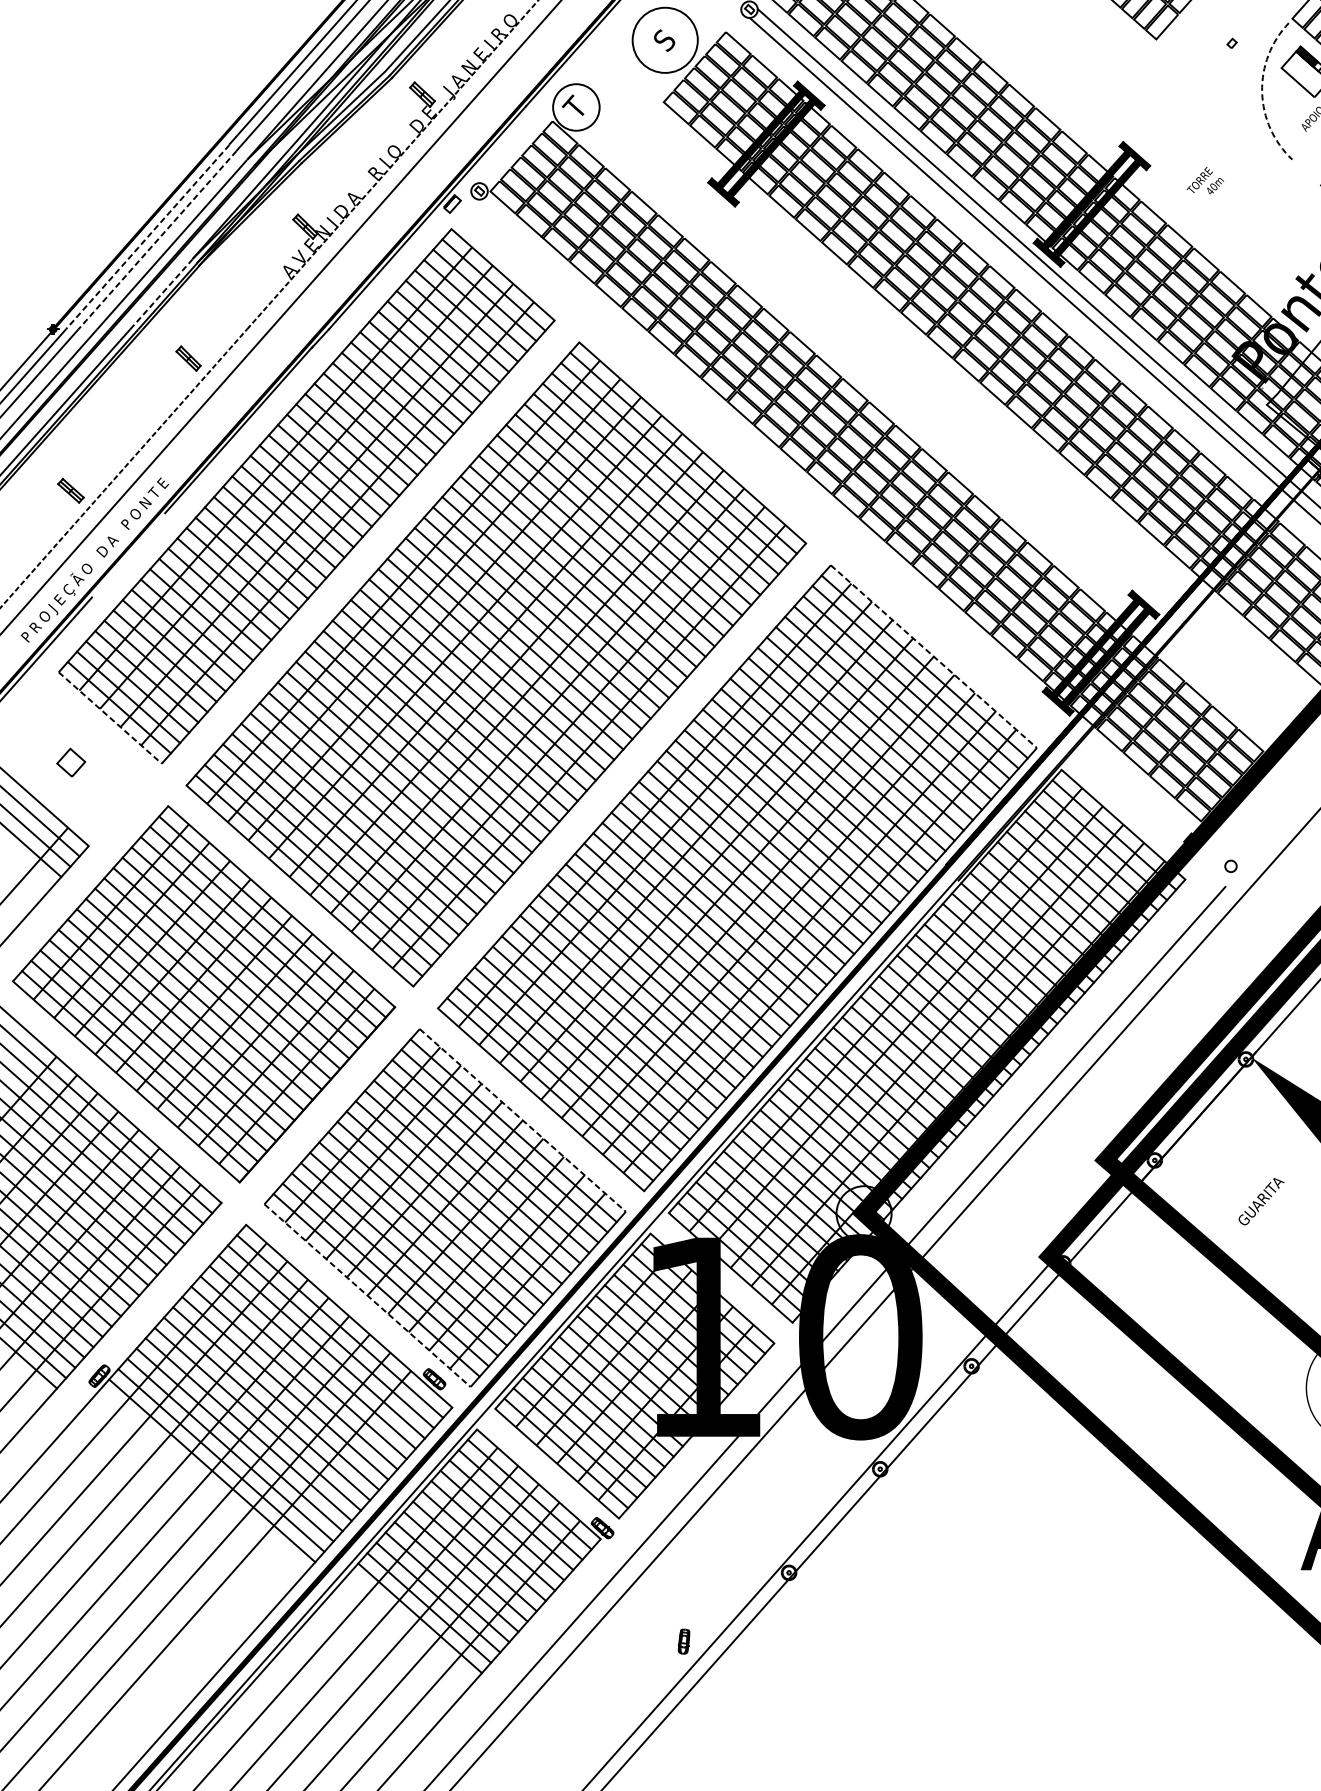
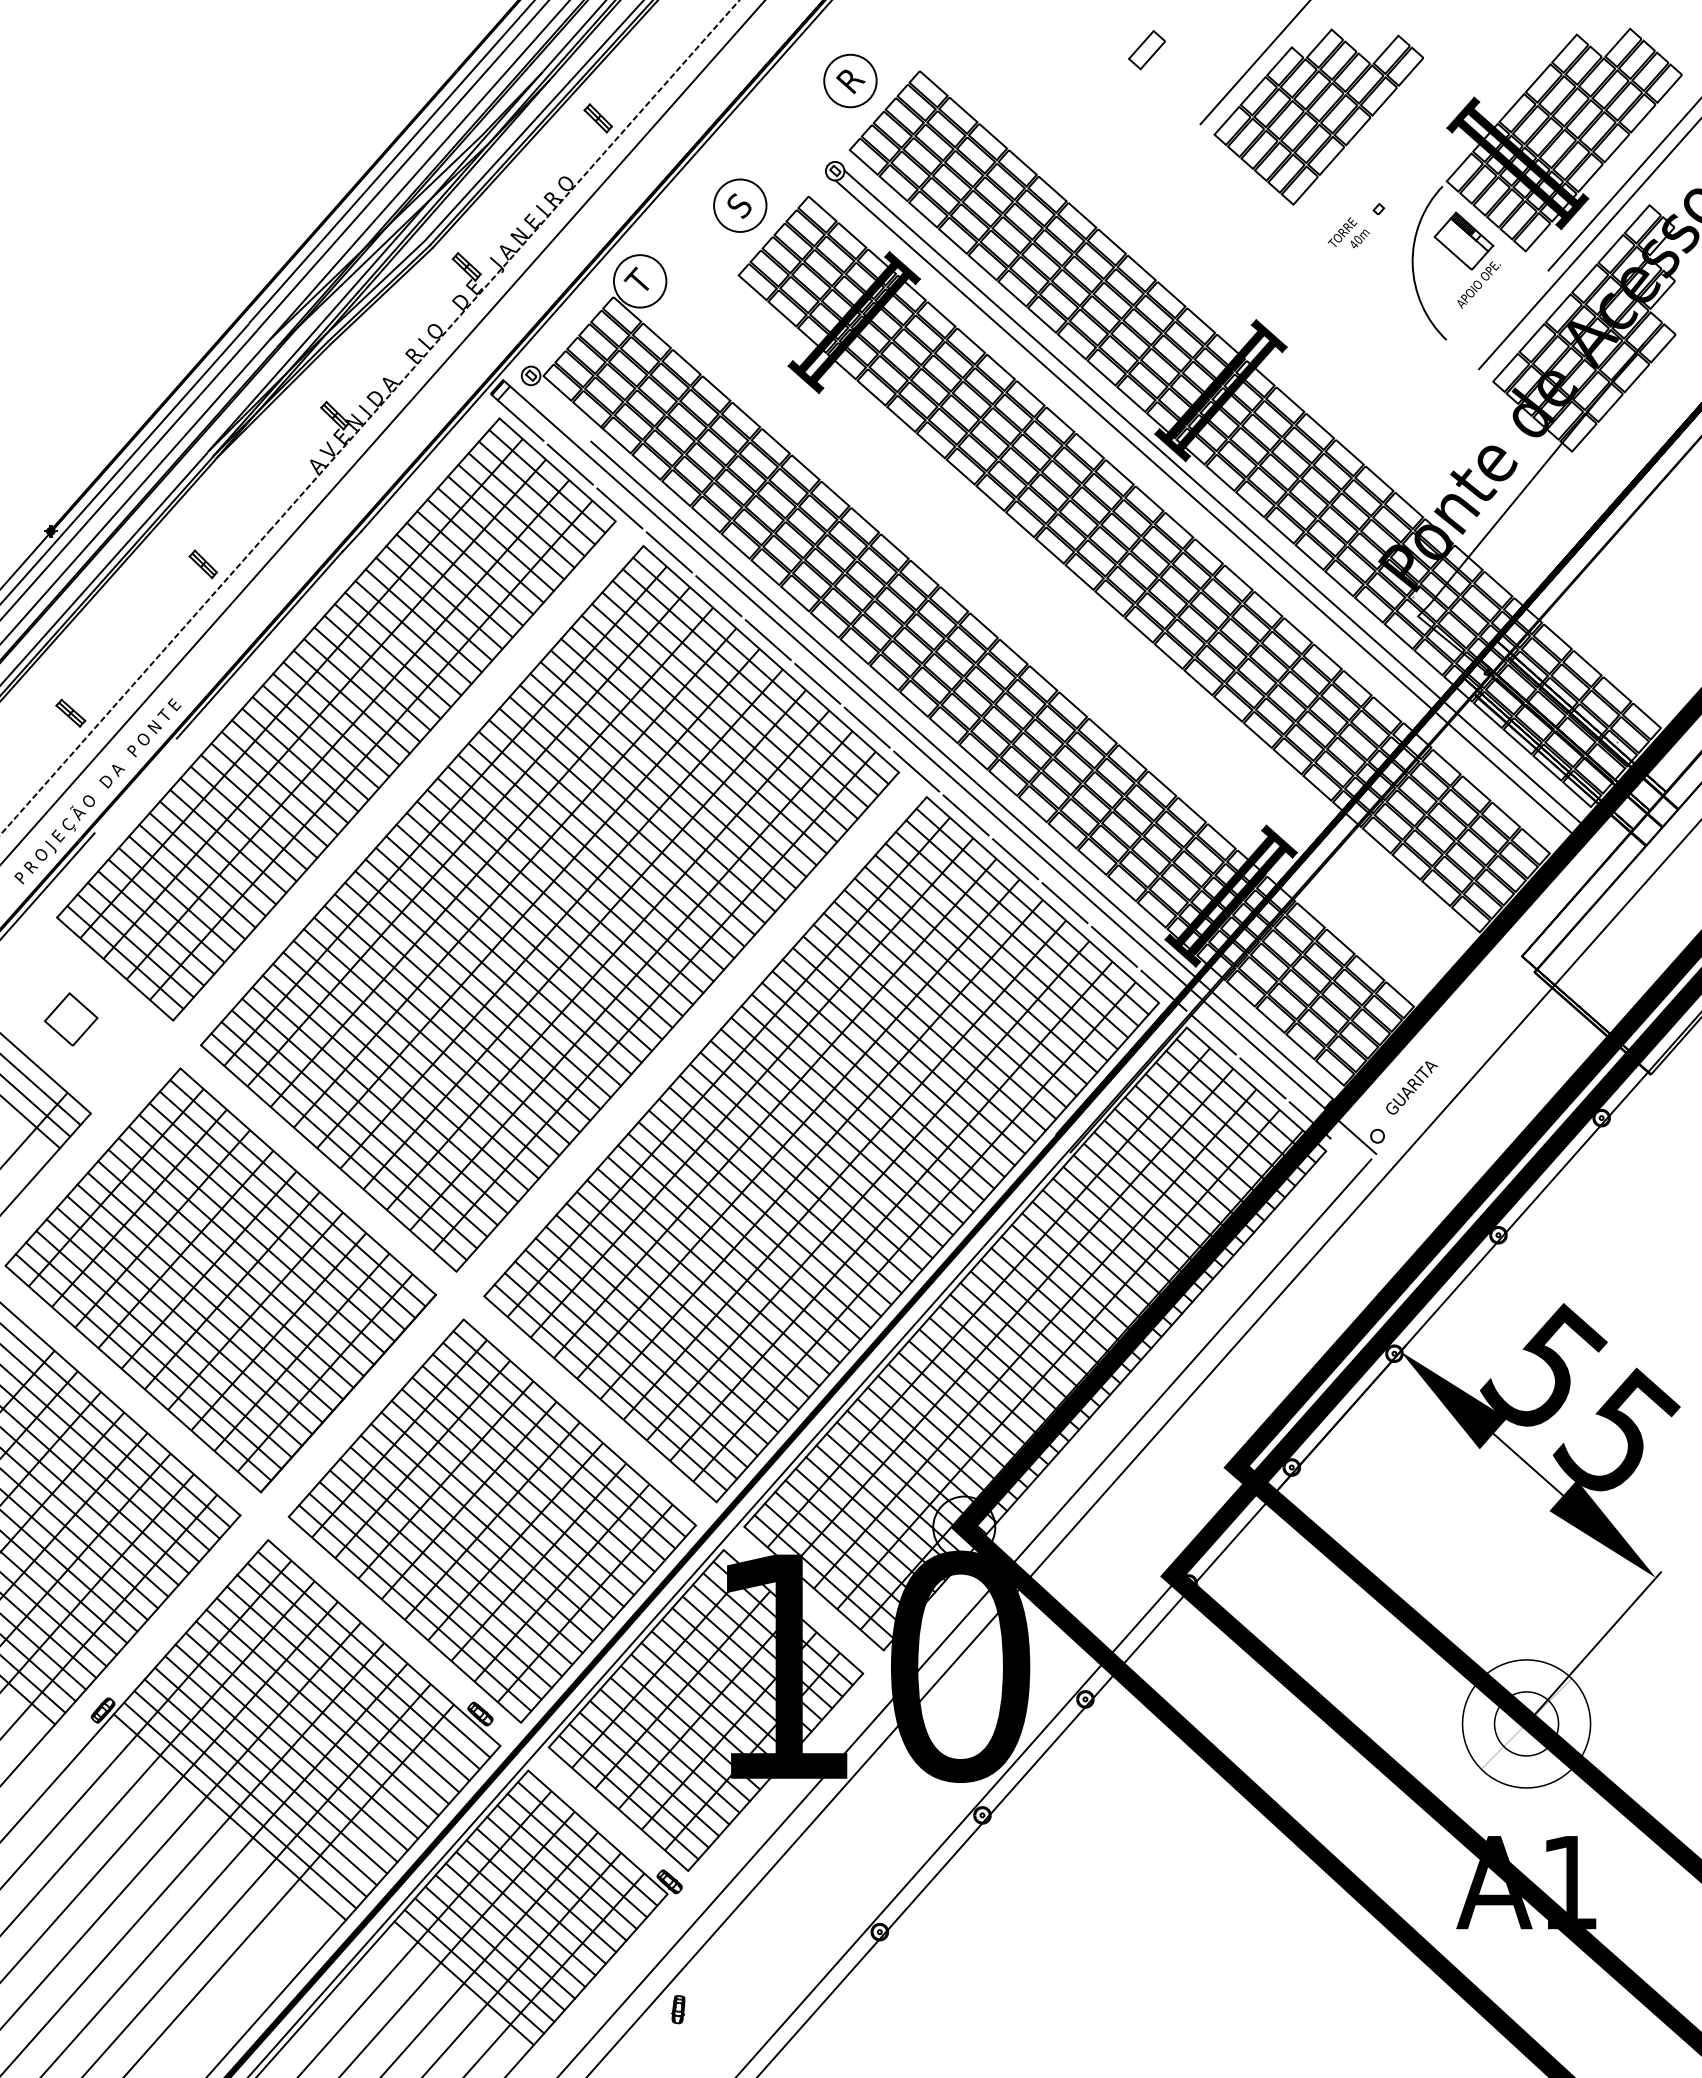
circle: (665, 40) -> (740, 205), size x0.71
arc: (1261, 92) -> (1412, 264), dashed -> solid
text: (1205, 180) -> (1348, 232), moved
line: (147, 237) -> (157, 427), dashed -> solid
line: (156, 240) -> (167, 431), dashed -> solid
line: (161, 294) -> (172, 491), dashed -> solid
line: (819, 540) -> (914, 769), added
line: (845, 540) -> (943, 769), added
line: (862, 541) -> (962, 770), added
line: (934, 657) -> (1043, 900), dashed -> solid
line: (110, 718) -> (115, 969), dashed -> solid
part: (70, 762) -> (70, 1019), size x1.67
line: (523, 1120) -> (580, 1422), dashed -> solid
text: (1261, 1201) -> (1411, 1087), moved
line: (368, 1296) -> (405, 1620), dashed -> solid
part: (684, 1641) -> (678, 2009), moved

